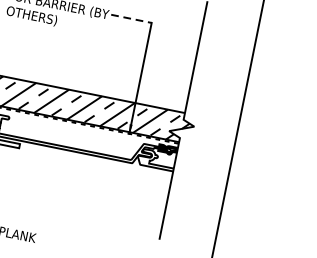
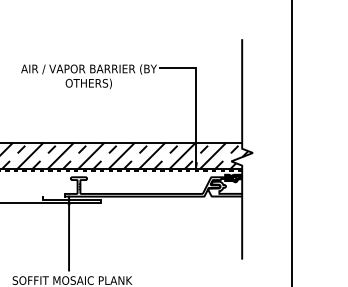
line: (131, 18) -> (177, 68), dashed -> solid

